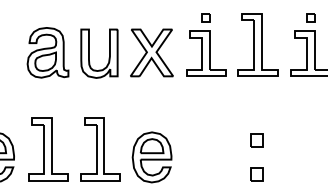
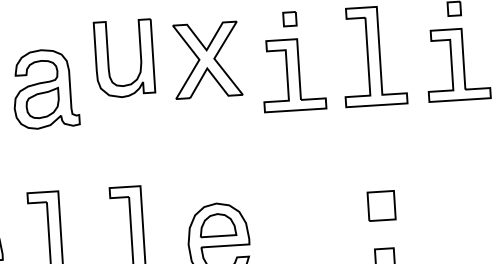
part: (151, 52) -> (206, 59), moved
part: (108, 57) -> (139, 63), moved
part: (256, 140) -> (380, 206), size x1.4

